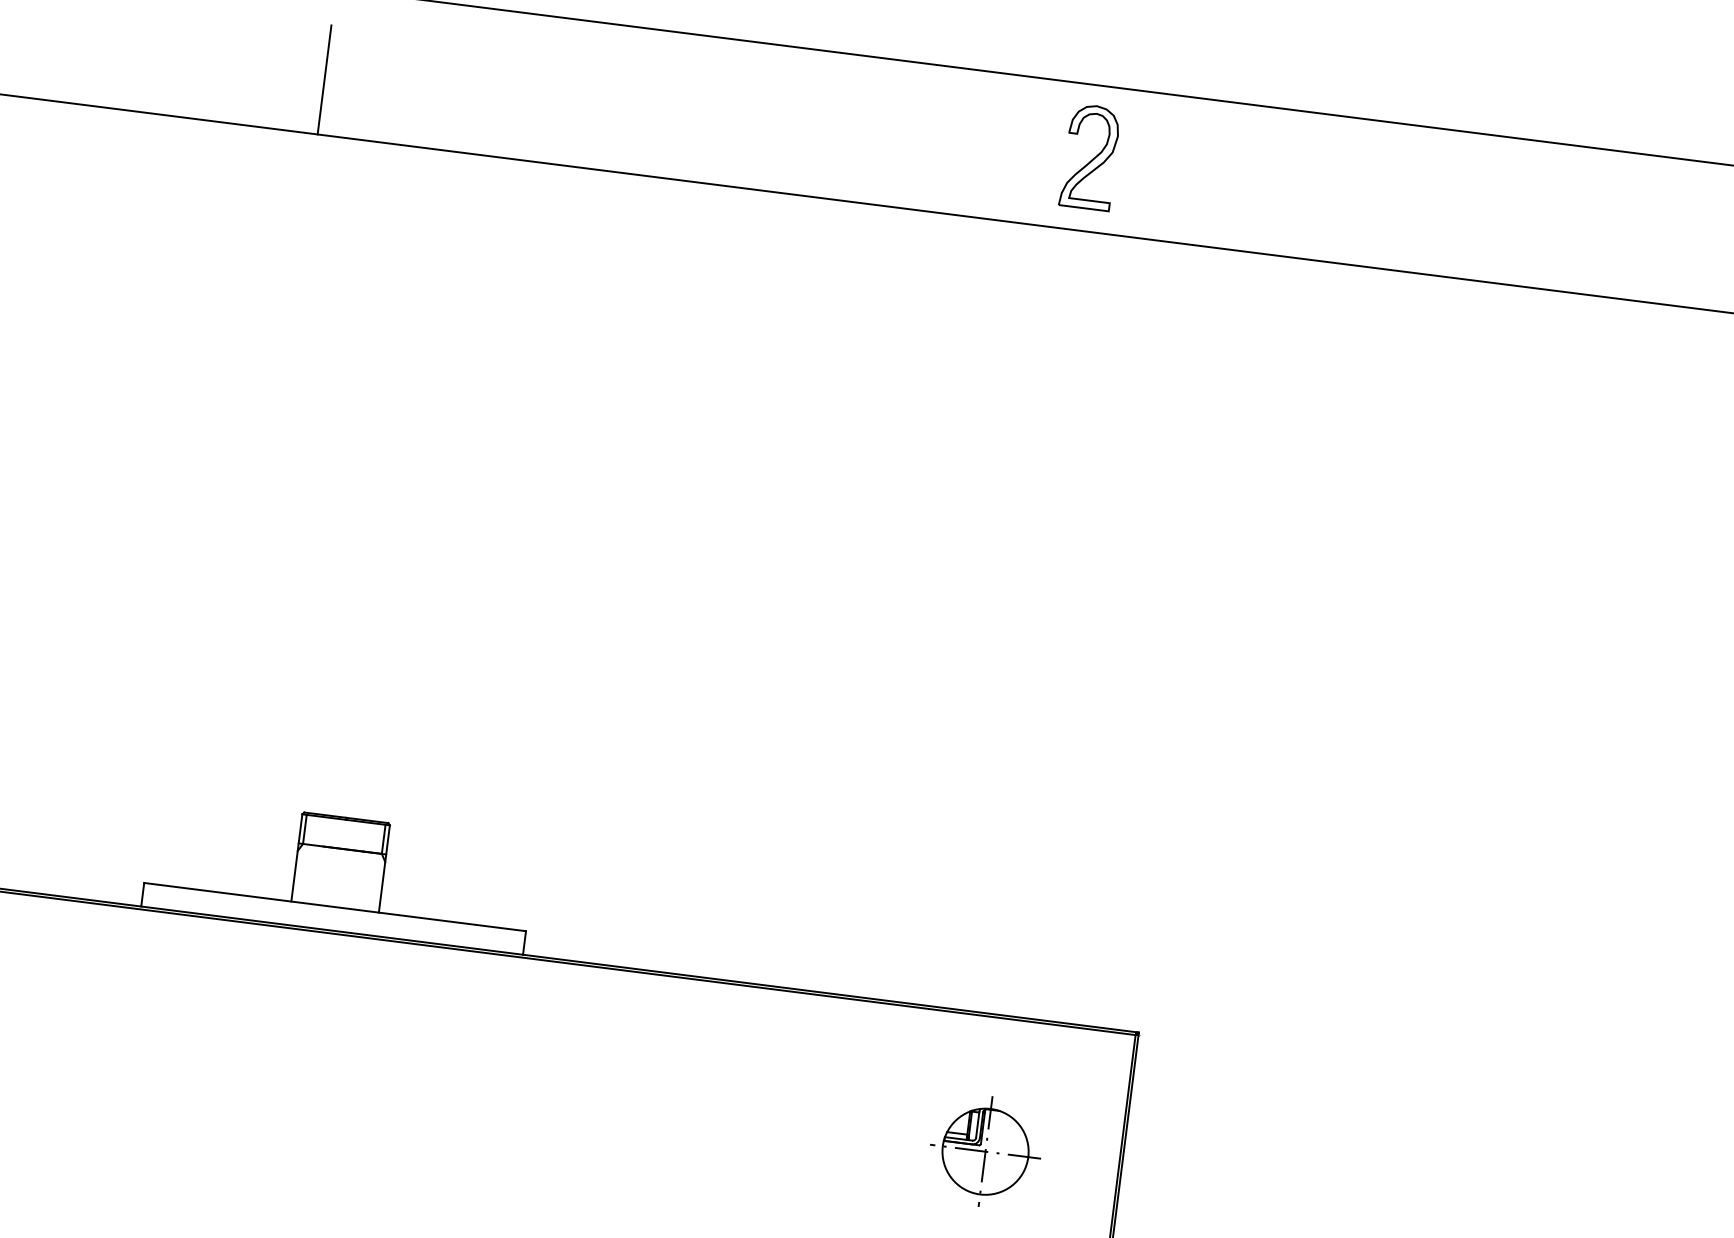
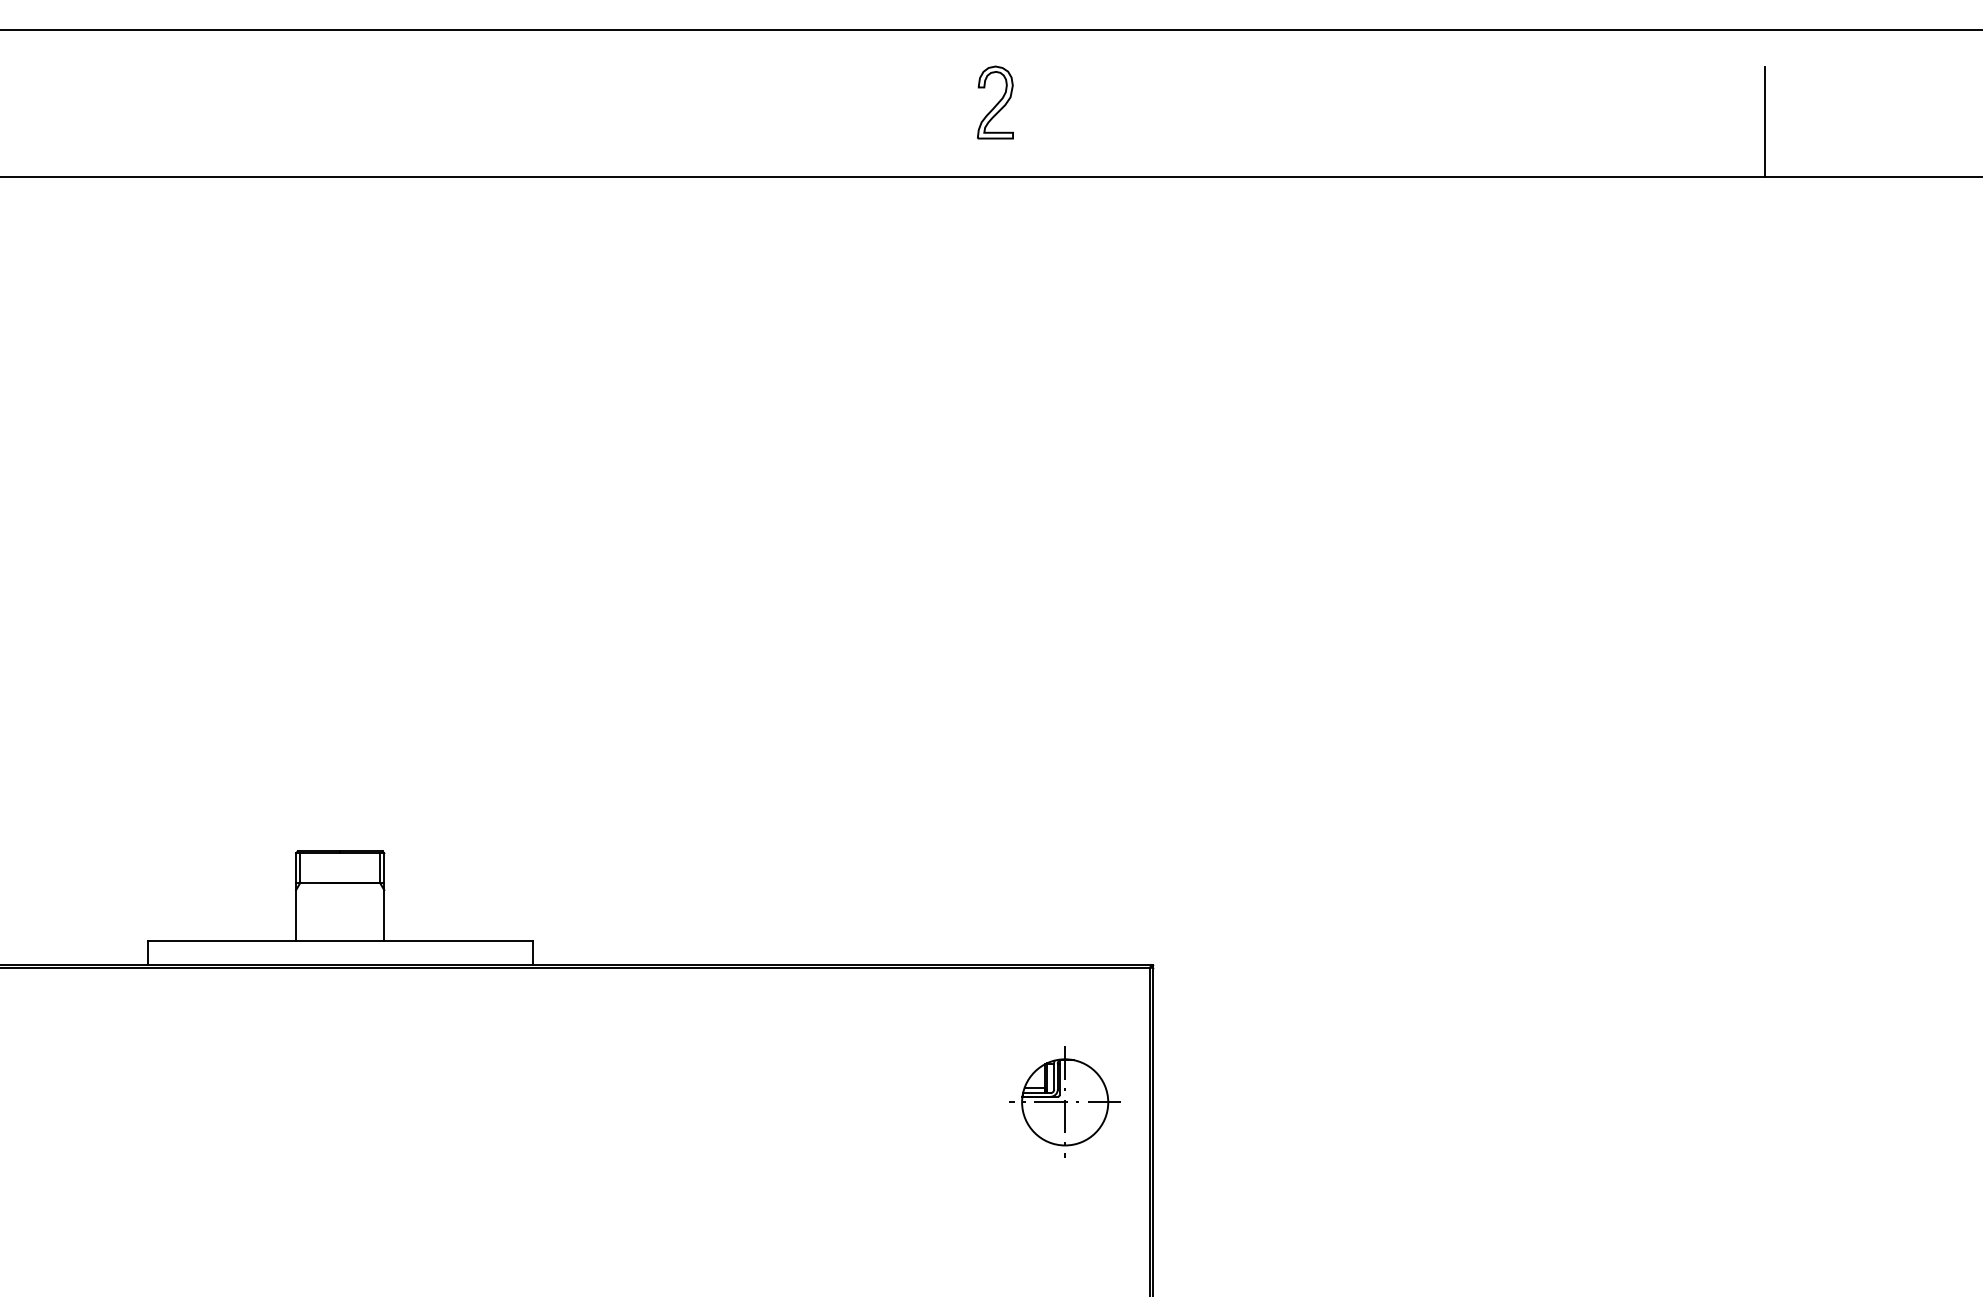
line: (325, 79) -> (226, 121), removed
part: (1090, 157) -> (995, 102), size x0.7
part: (985, 1150) -> (1064, 1101), moved

